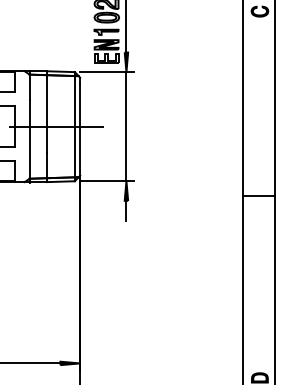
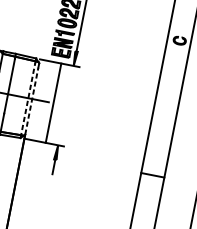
line: (126, 126) -> (53, 103), moved
line: (74, 129) -> (27, 100), solid -> dashed
line: (80, 129) -> (32, 101), solid -> dashed

